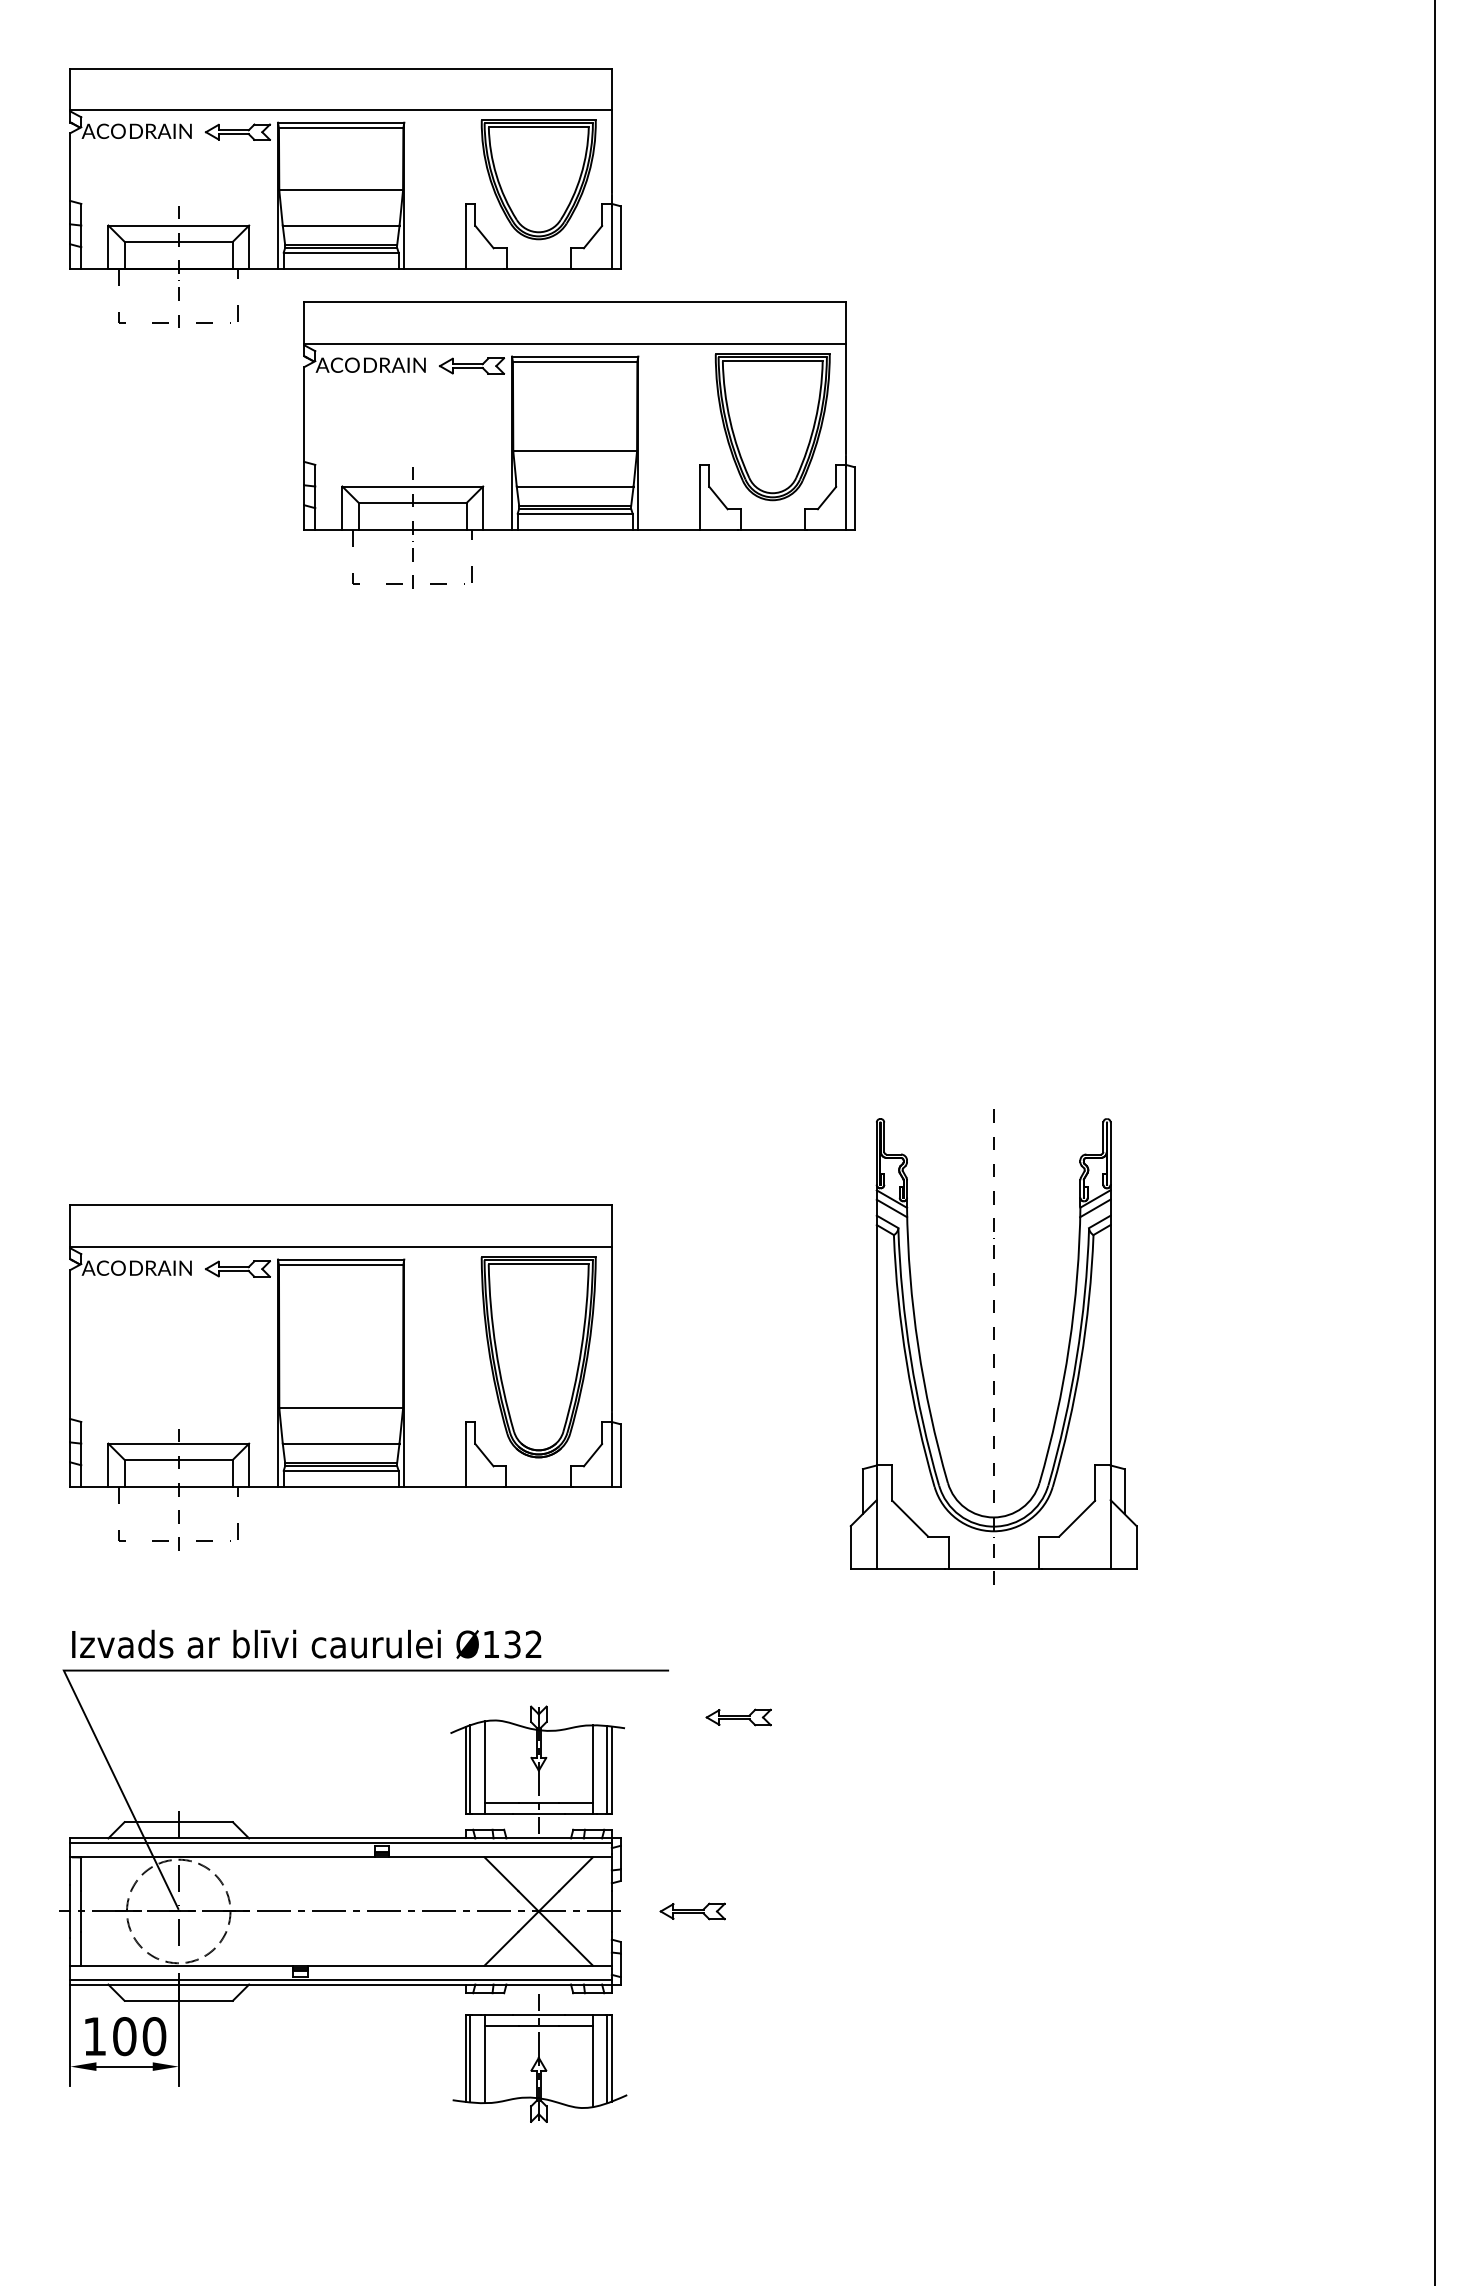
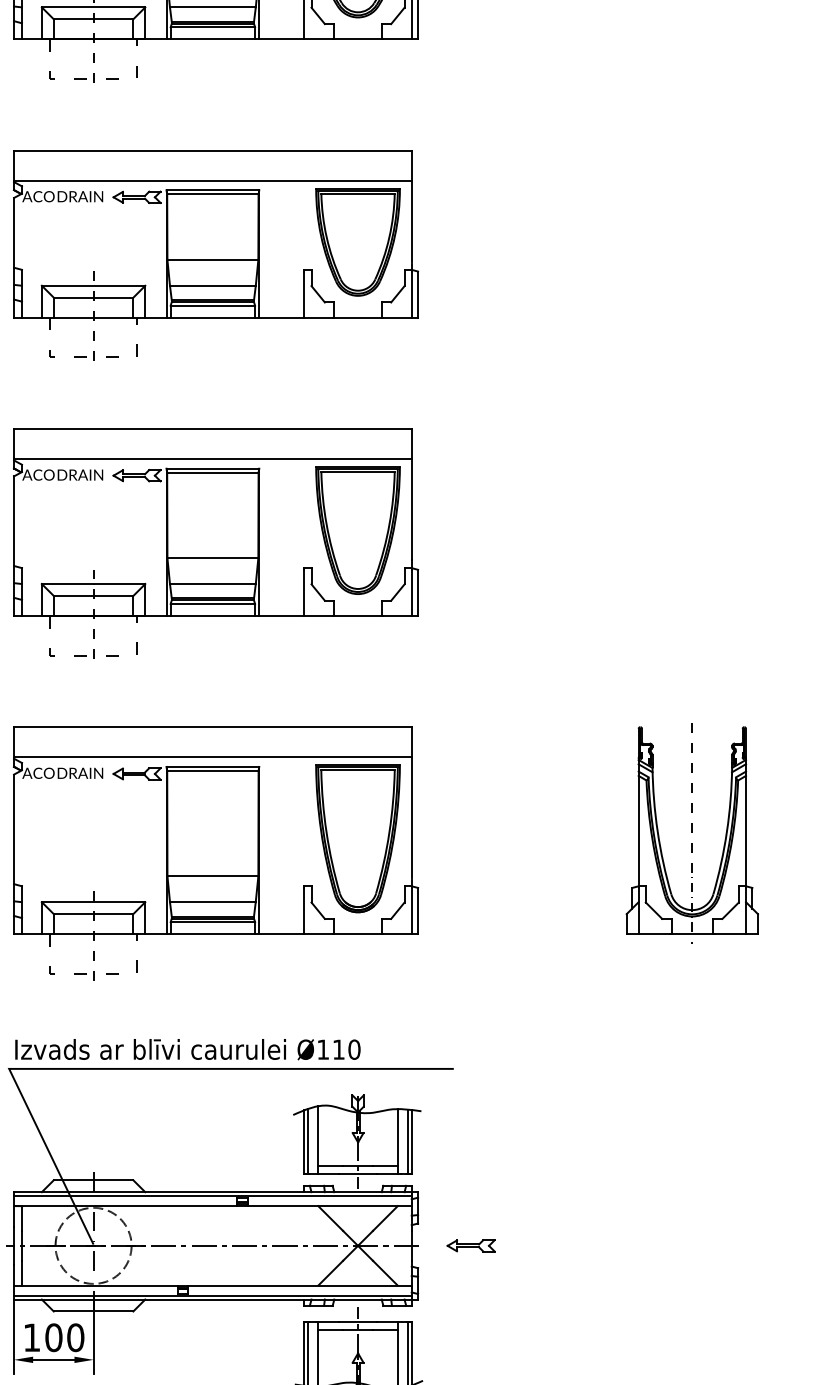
part: (579, 444) -> (216, 254), moved
part: (345, 955) -> (216, 543), added
part: (993, 1349) -> (692, 833), size x0.62
text: (523, 1644) -> (346, 1049), Ø132 -> Ø110
part: (738, 1717) -> (504, 1103), removed

